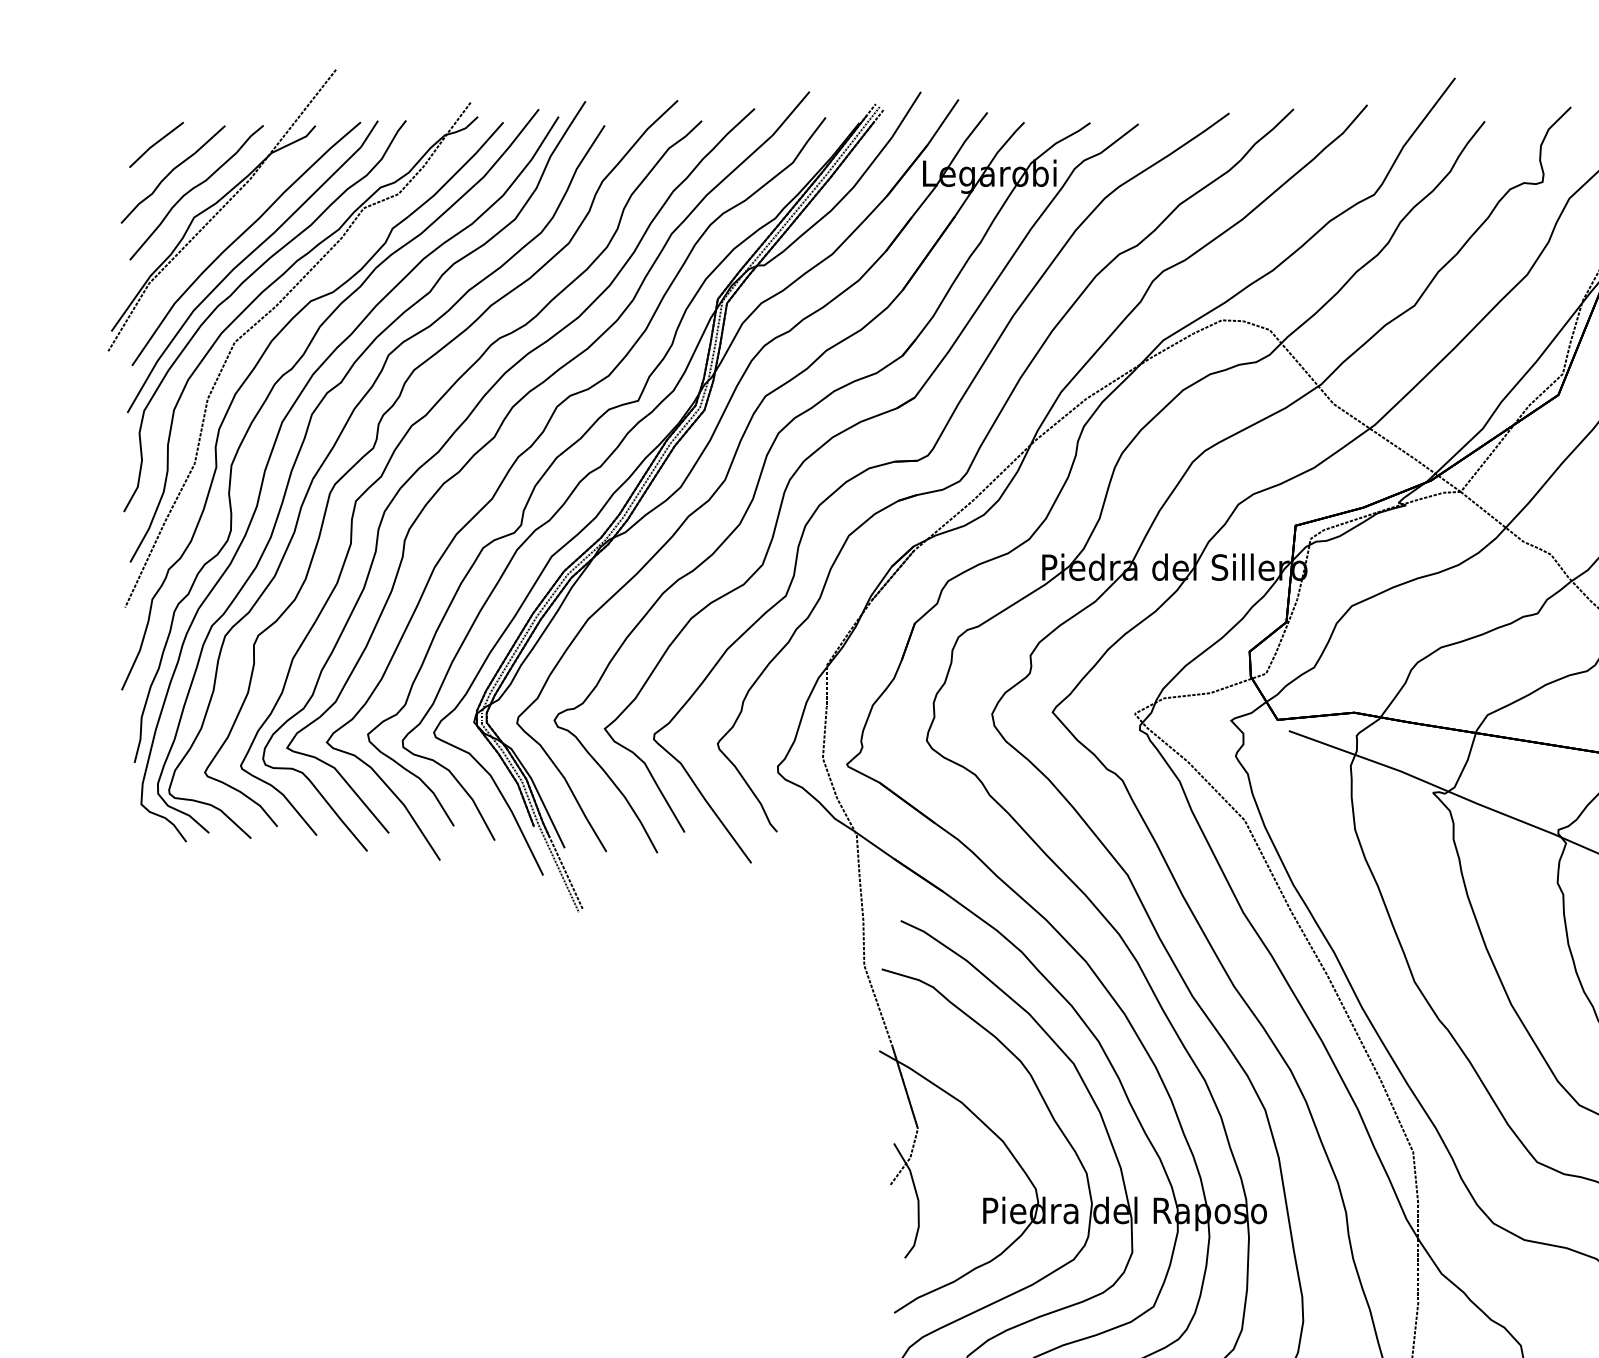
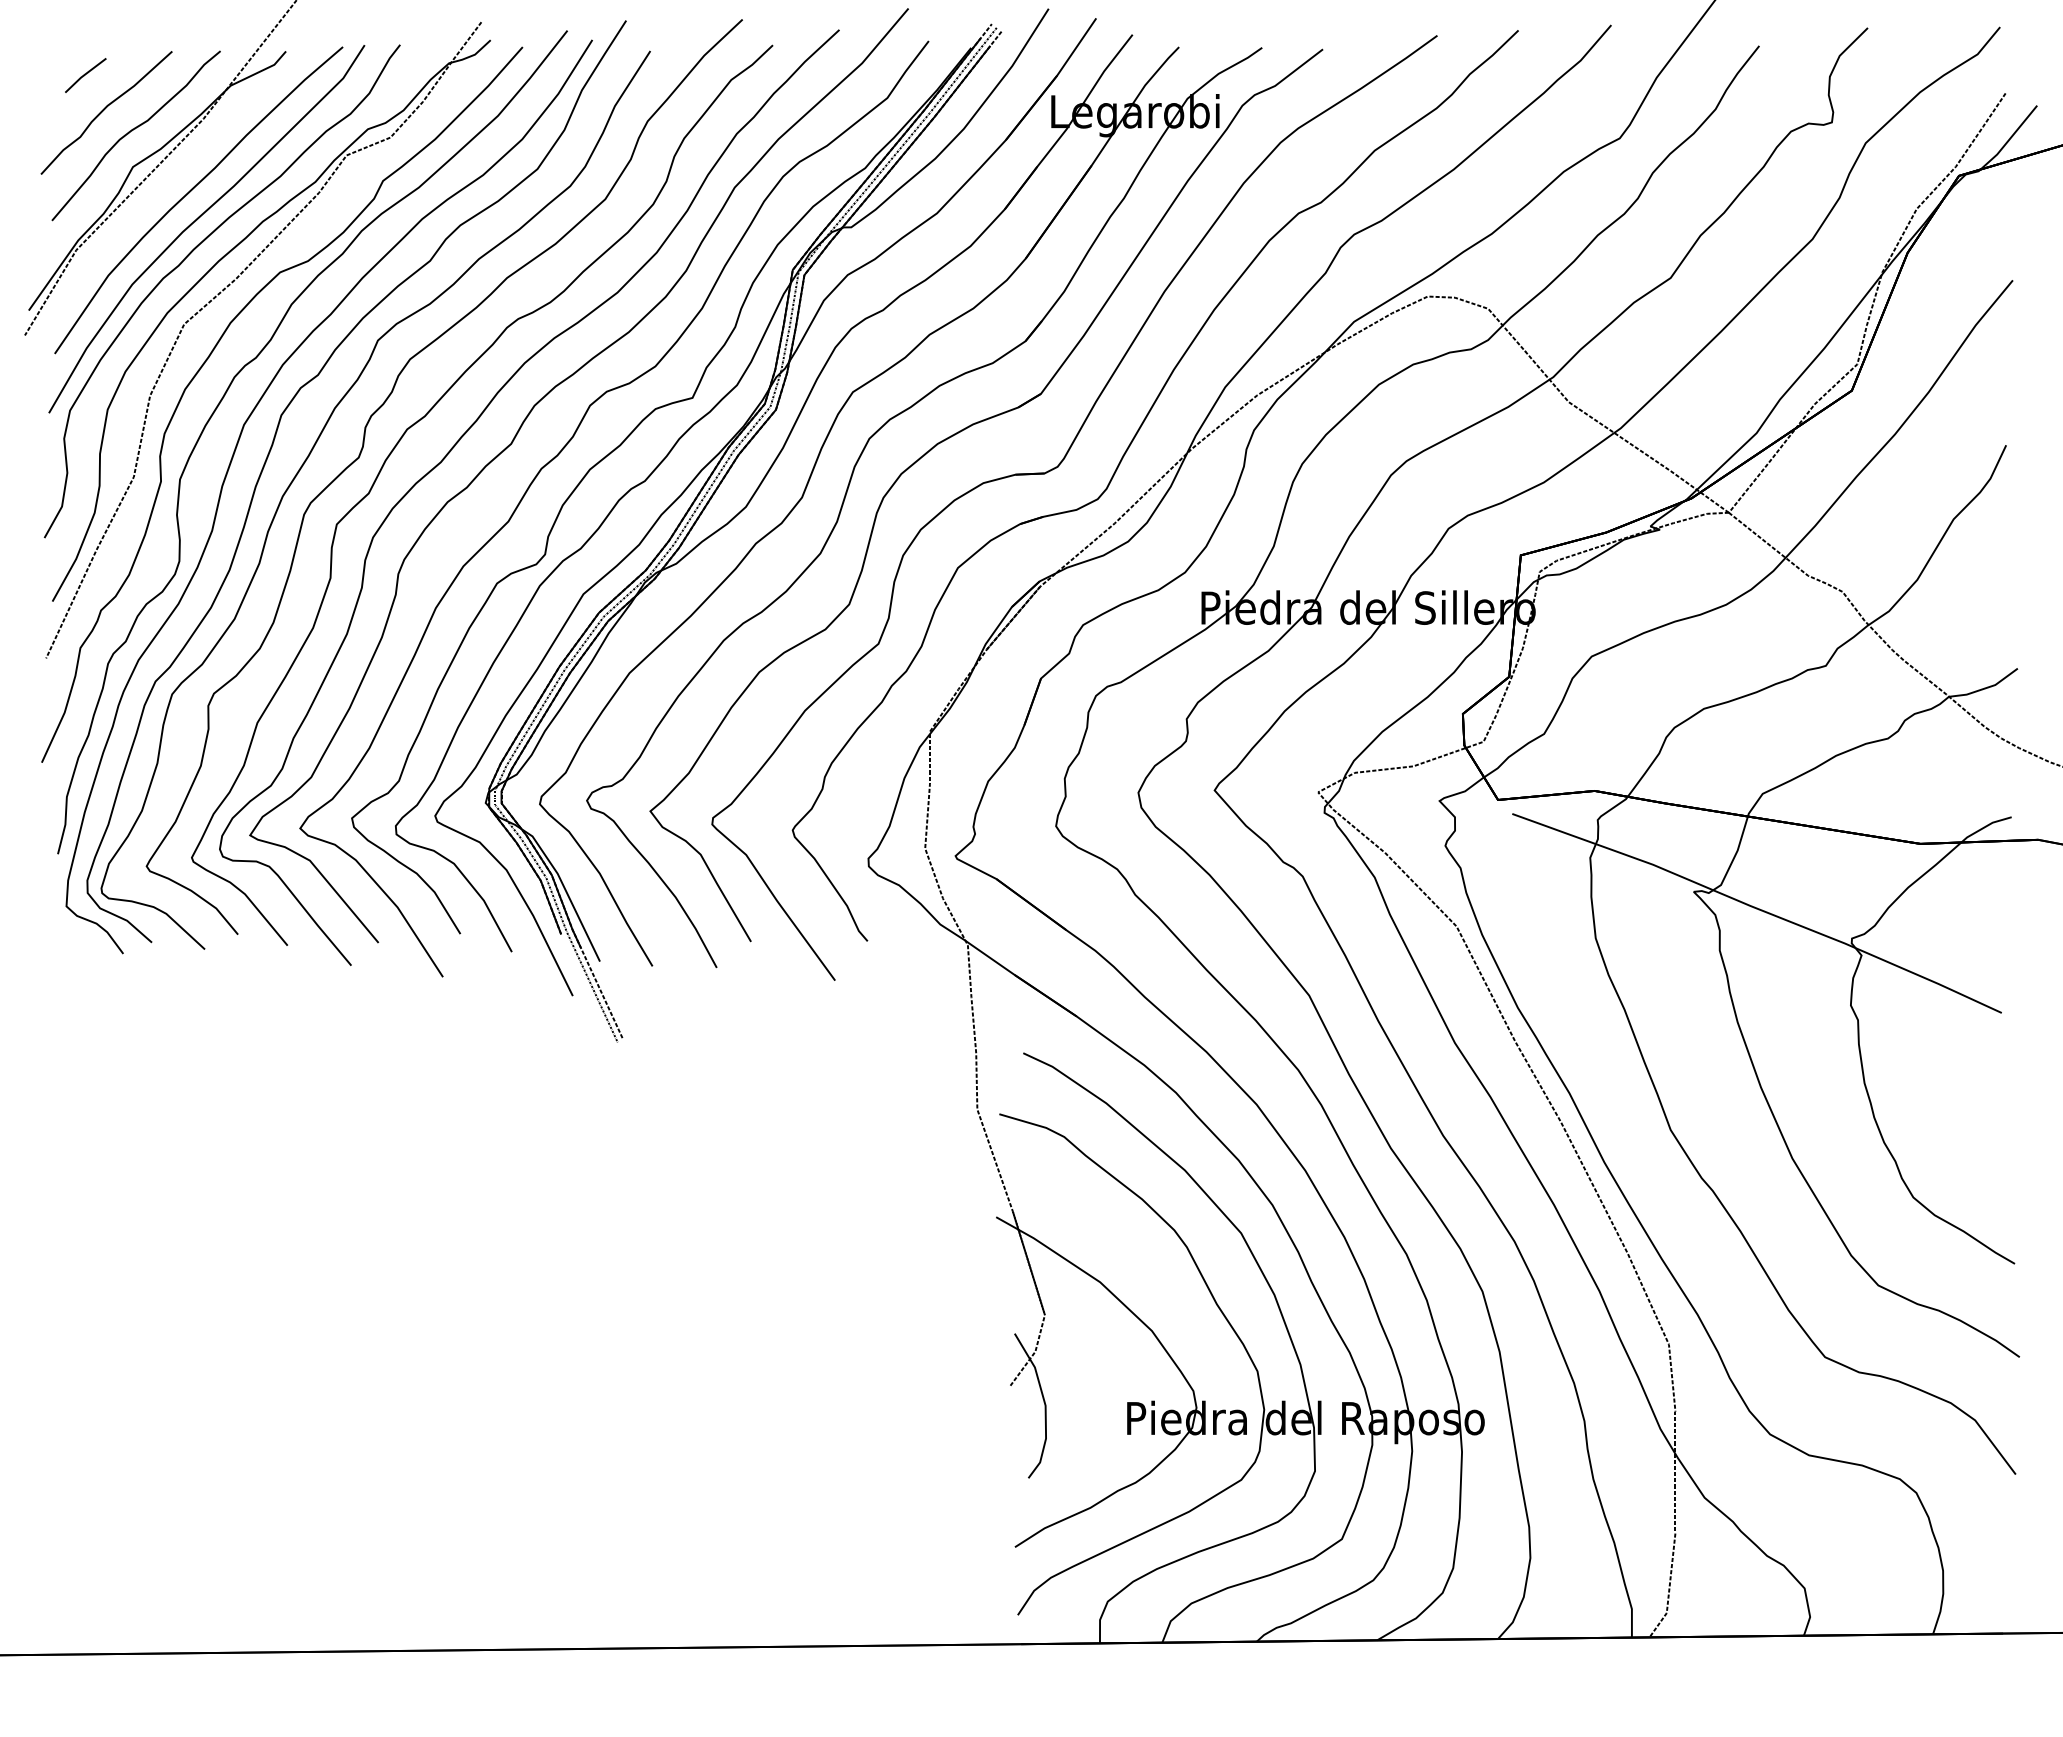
part: (156, 144) -> (85, 75), size x0.6

